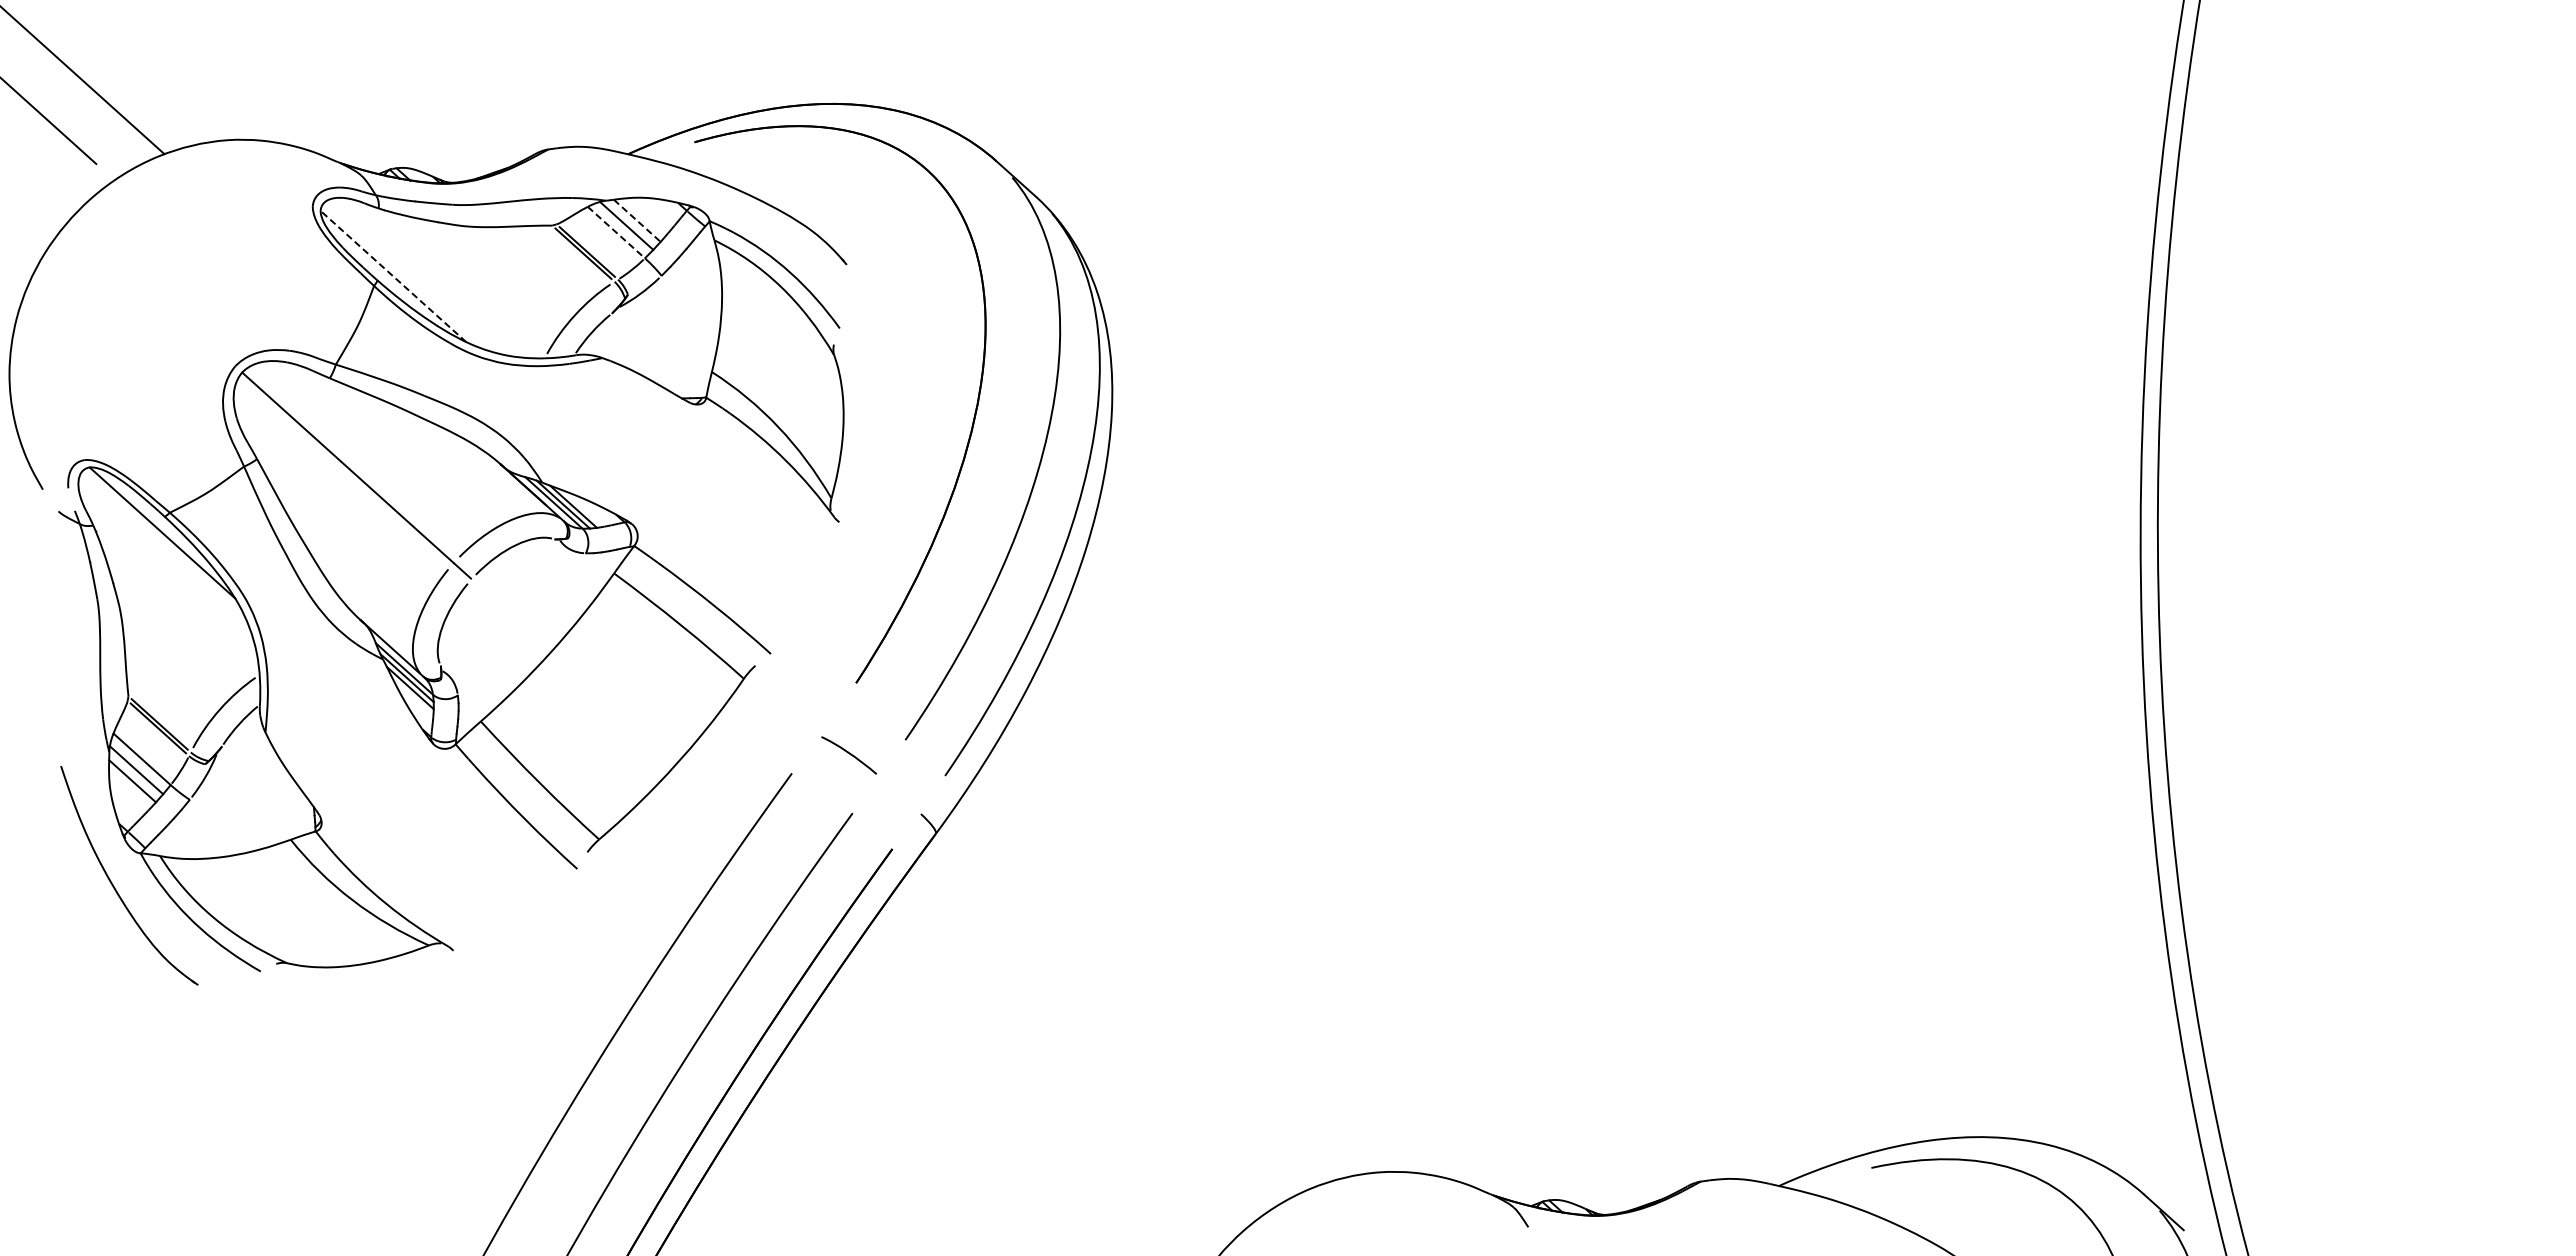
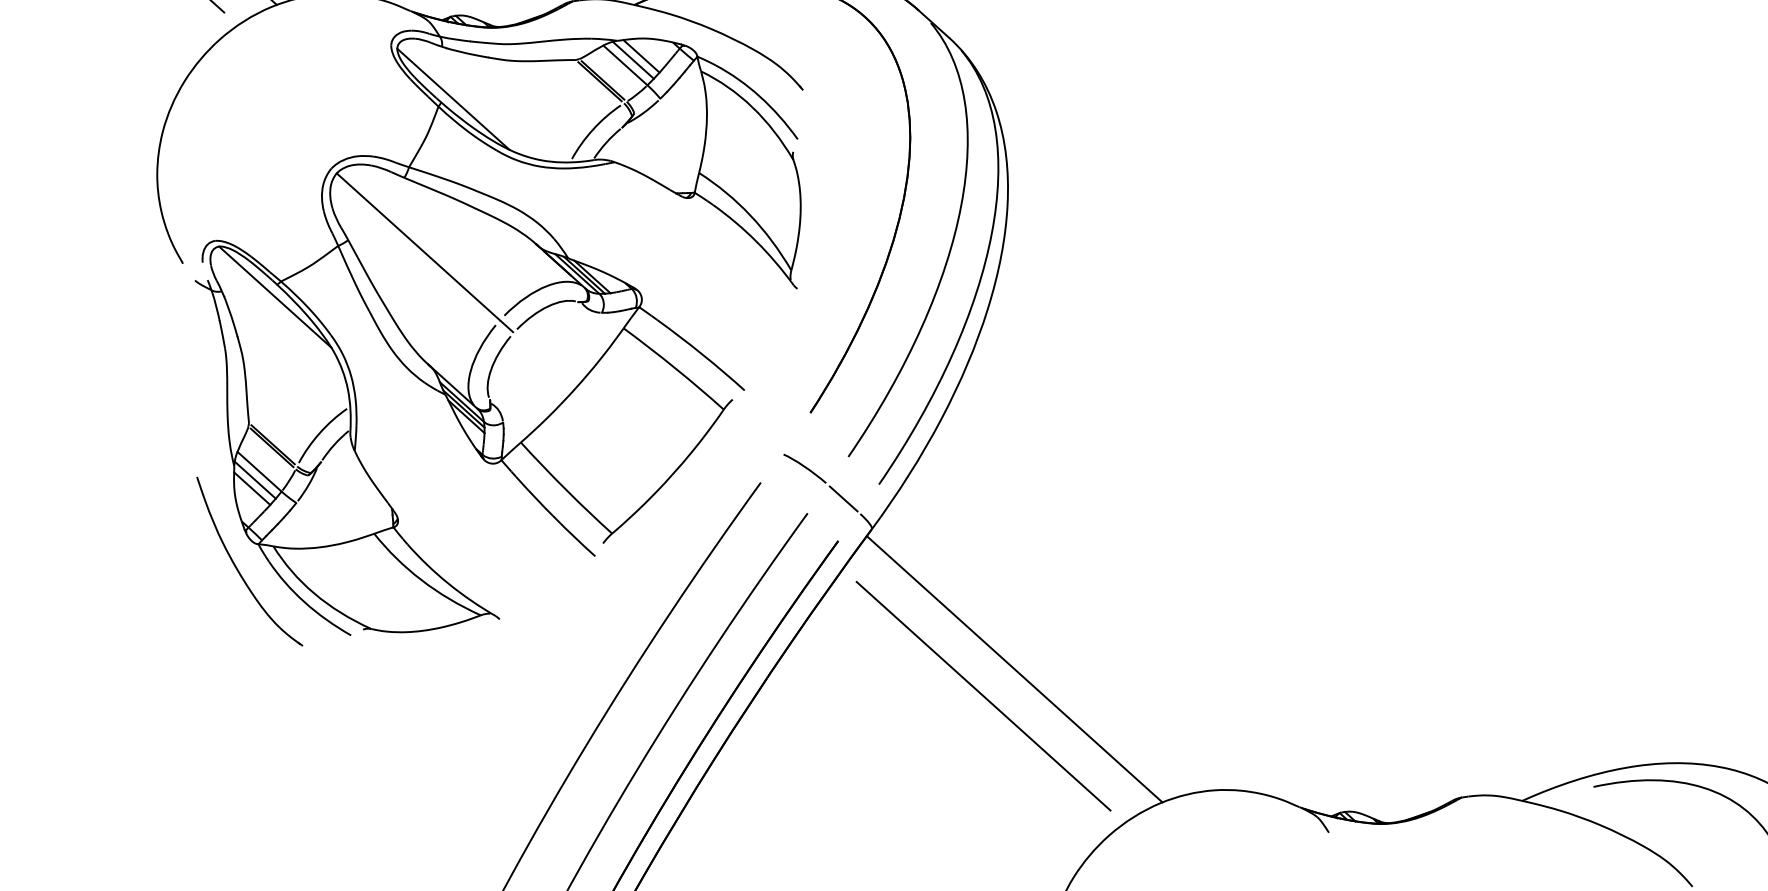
line: (637, 220) -> (641, 56), dashed -> solid
line: (616, 232) -> (625, 65), dashed -> solid
line: (393, 276) -> (453, 99), dashed -> solid
line: (899, 794) -> (843, 498), added
line: (1120, 1014) -> (1014, 668), added
line: (1080, 1050) -> (983, 696), added

